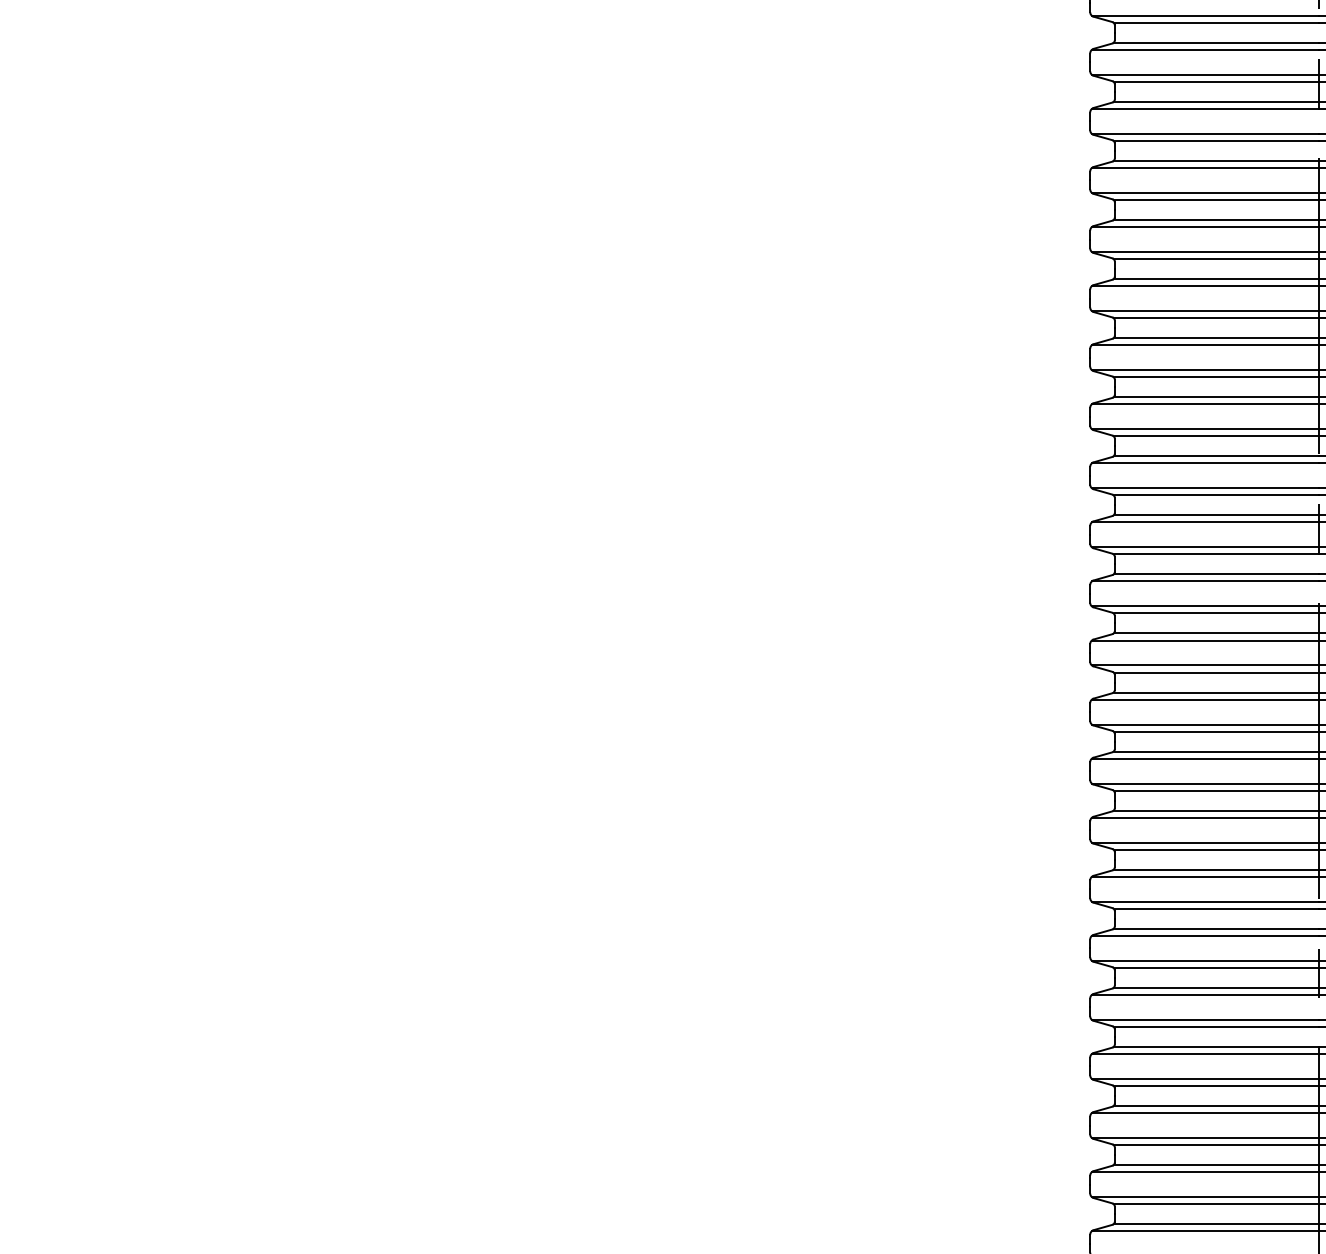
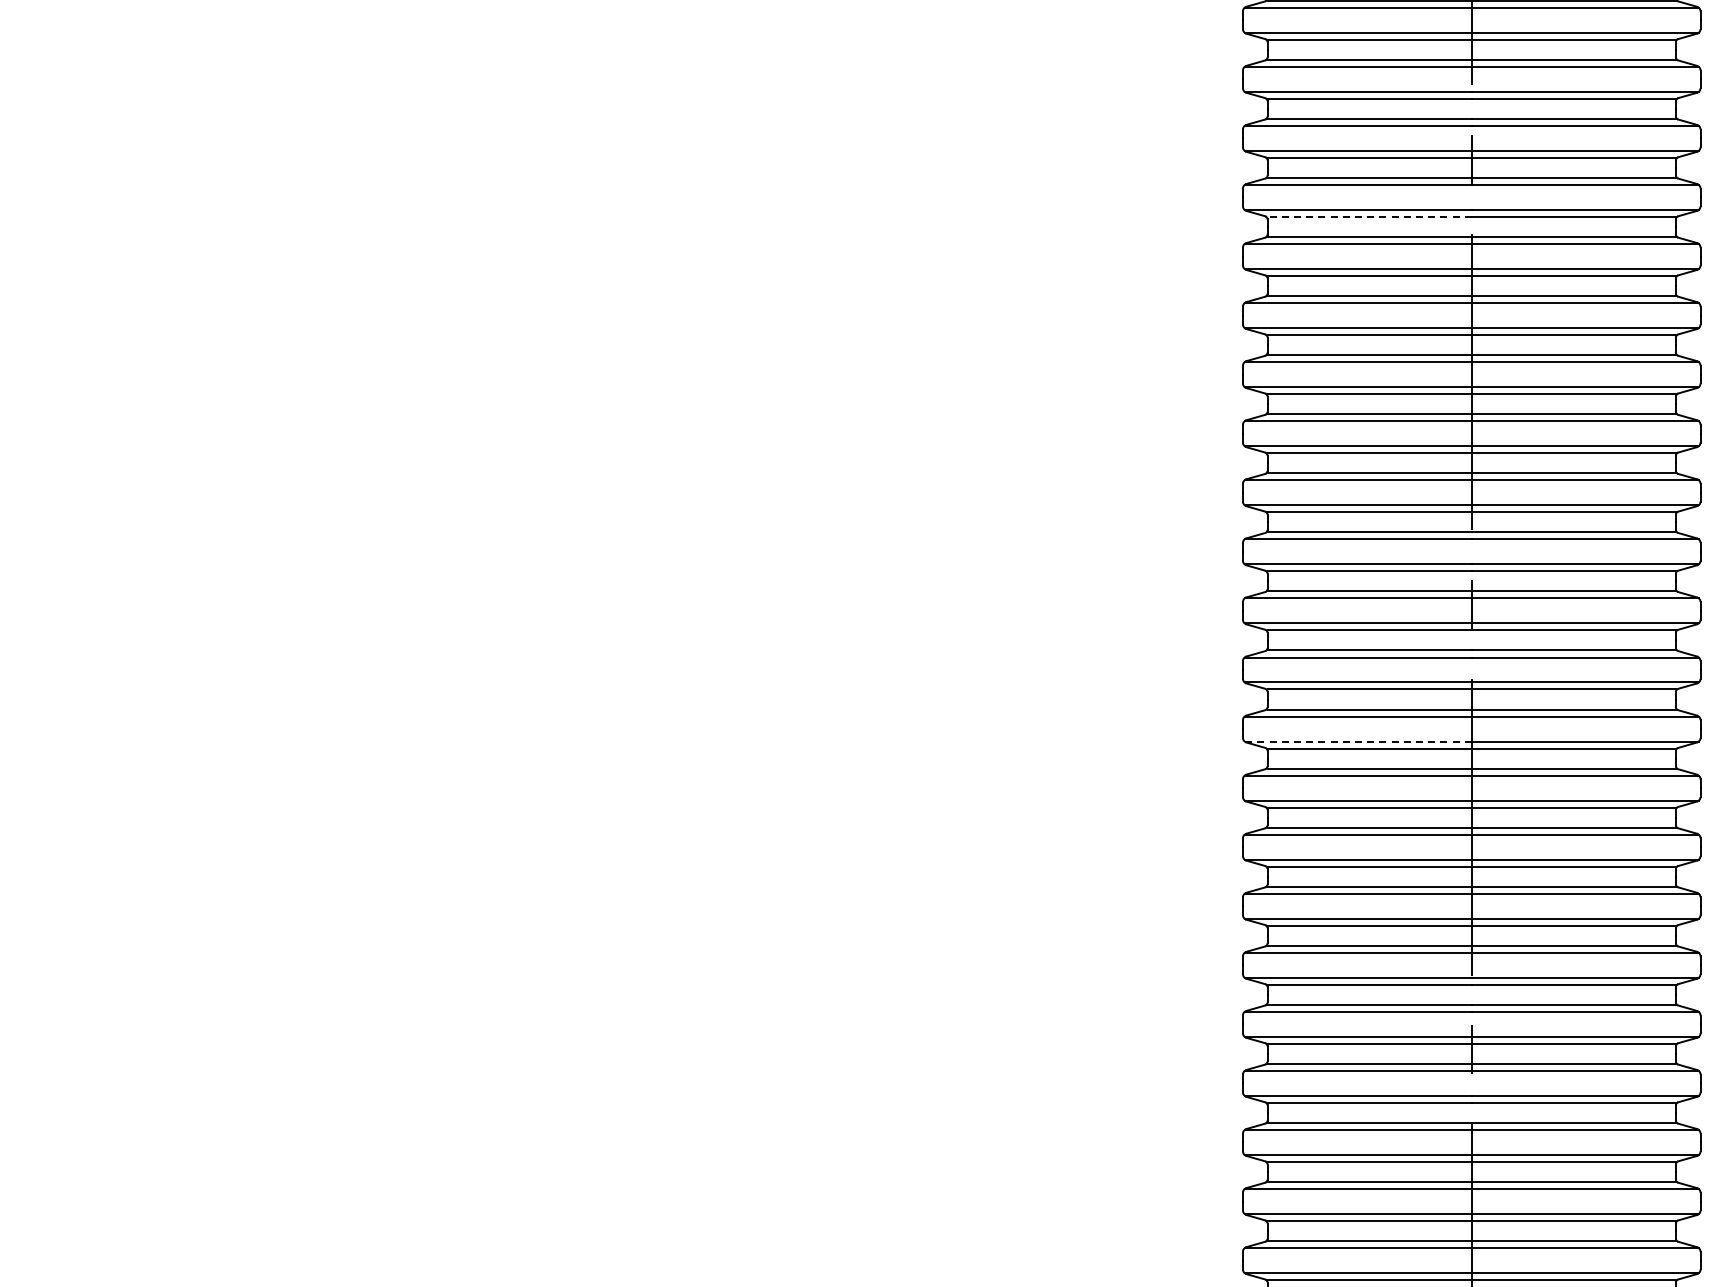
line: (1216, 140) -> (1369, 216), solid -> dashed
line: (1205, 665) -> (1358, 741), solid -> dashed

